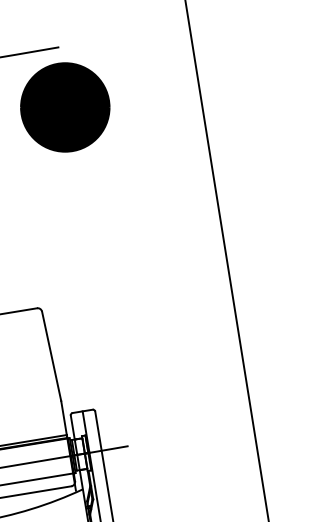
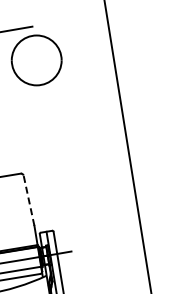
fill: (64, 107) -> (36, 60), removed
line: (52, 355) -> (29, 200), solid -> dashed

